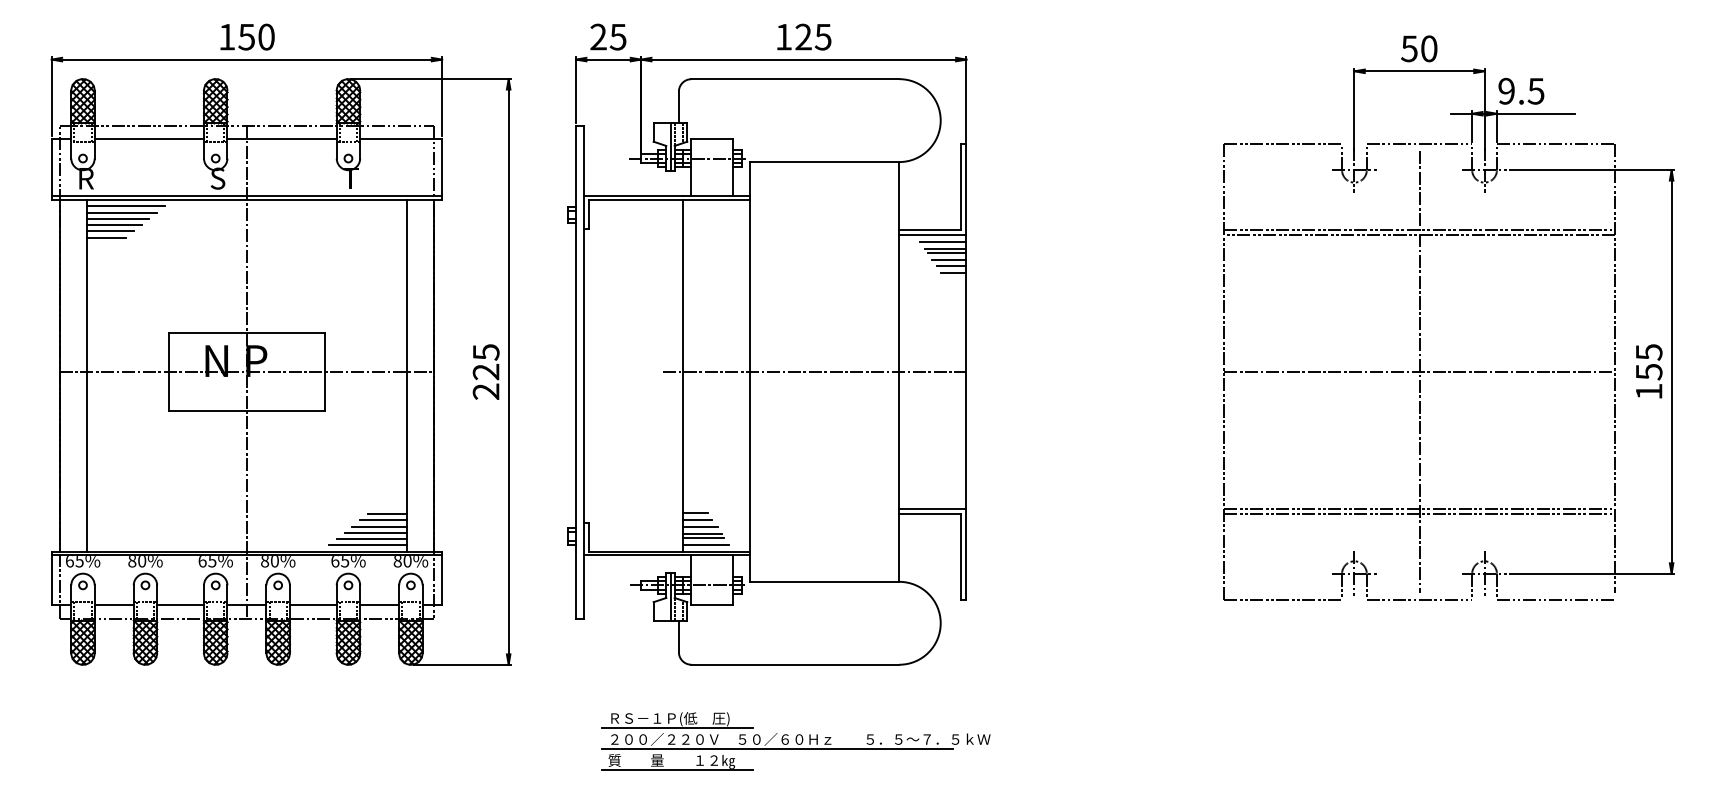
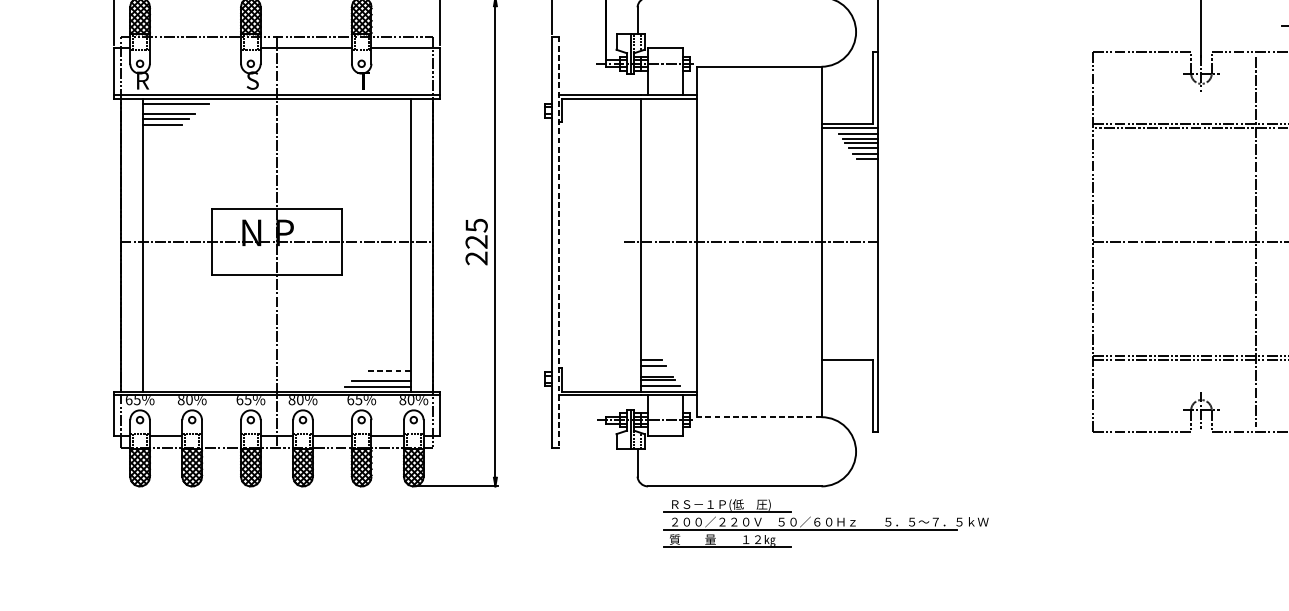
line: (149, 139) -> (195, 47), removed
line: (121, 212) -> (172, 108), removed
line: (105, 237) -> (158, 129), removed
line: (584, 372) -> (558, 242), solid -> dashed
line: (932, 508) -> (849, 355), removed
line: (387, 514) -> (394, 360), removed
line: (383, 520) -> (390, 365), removed
line: (379, 526) -> (387, 370), solid -> dashed
line: (700, 526) -> (655, 370), removed
line: (375, 532) -> (384, 375), removed
line: (824, 581) -> (759, 416), solid -> dashed
line: (180, 604) -> (221, 436), removed
part: (795, 741) -> (825, 523), moved

